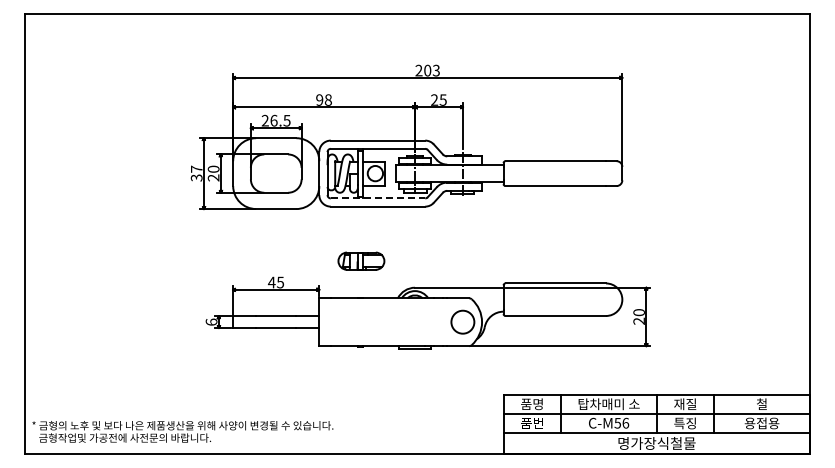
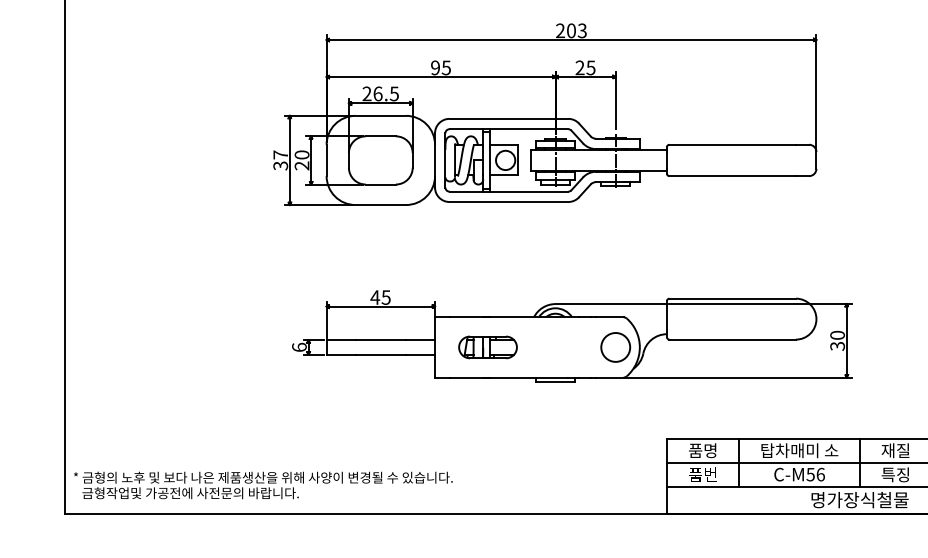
text: (327, 99) -> (445, 67), 98 -> 95
line: (378, 198) -> (509, 191), dashed -> solid
part: (361, 260) -> (488, 346), moved
text: (639, 320) -> (838, 345), 20 -> 30

